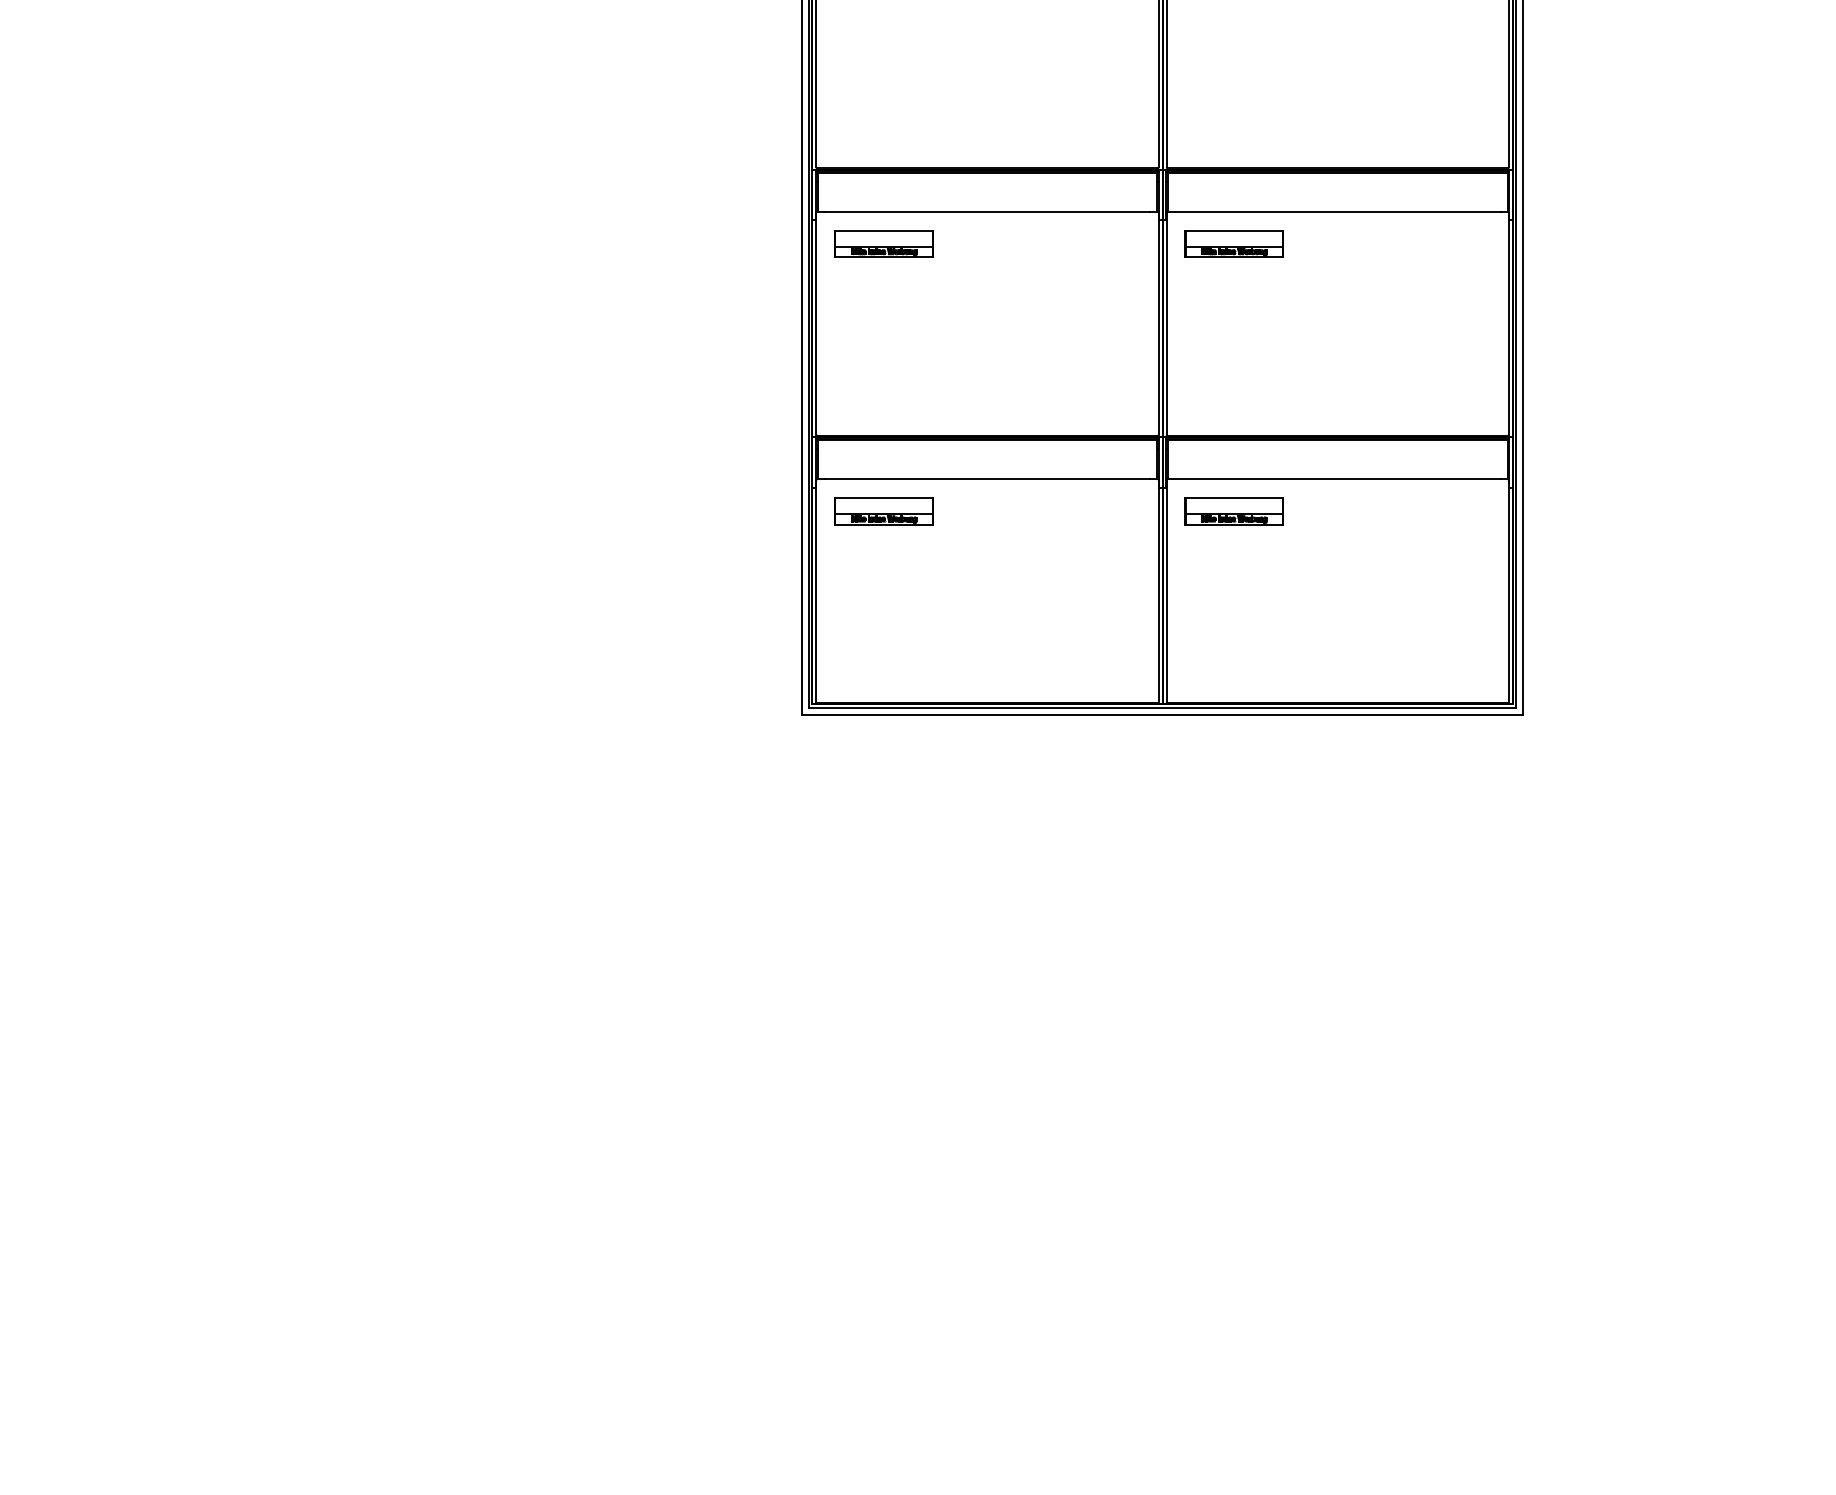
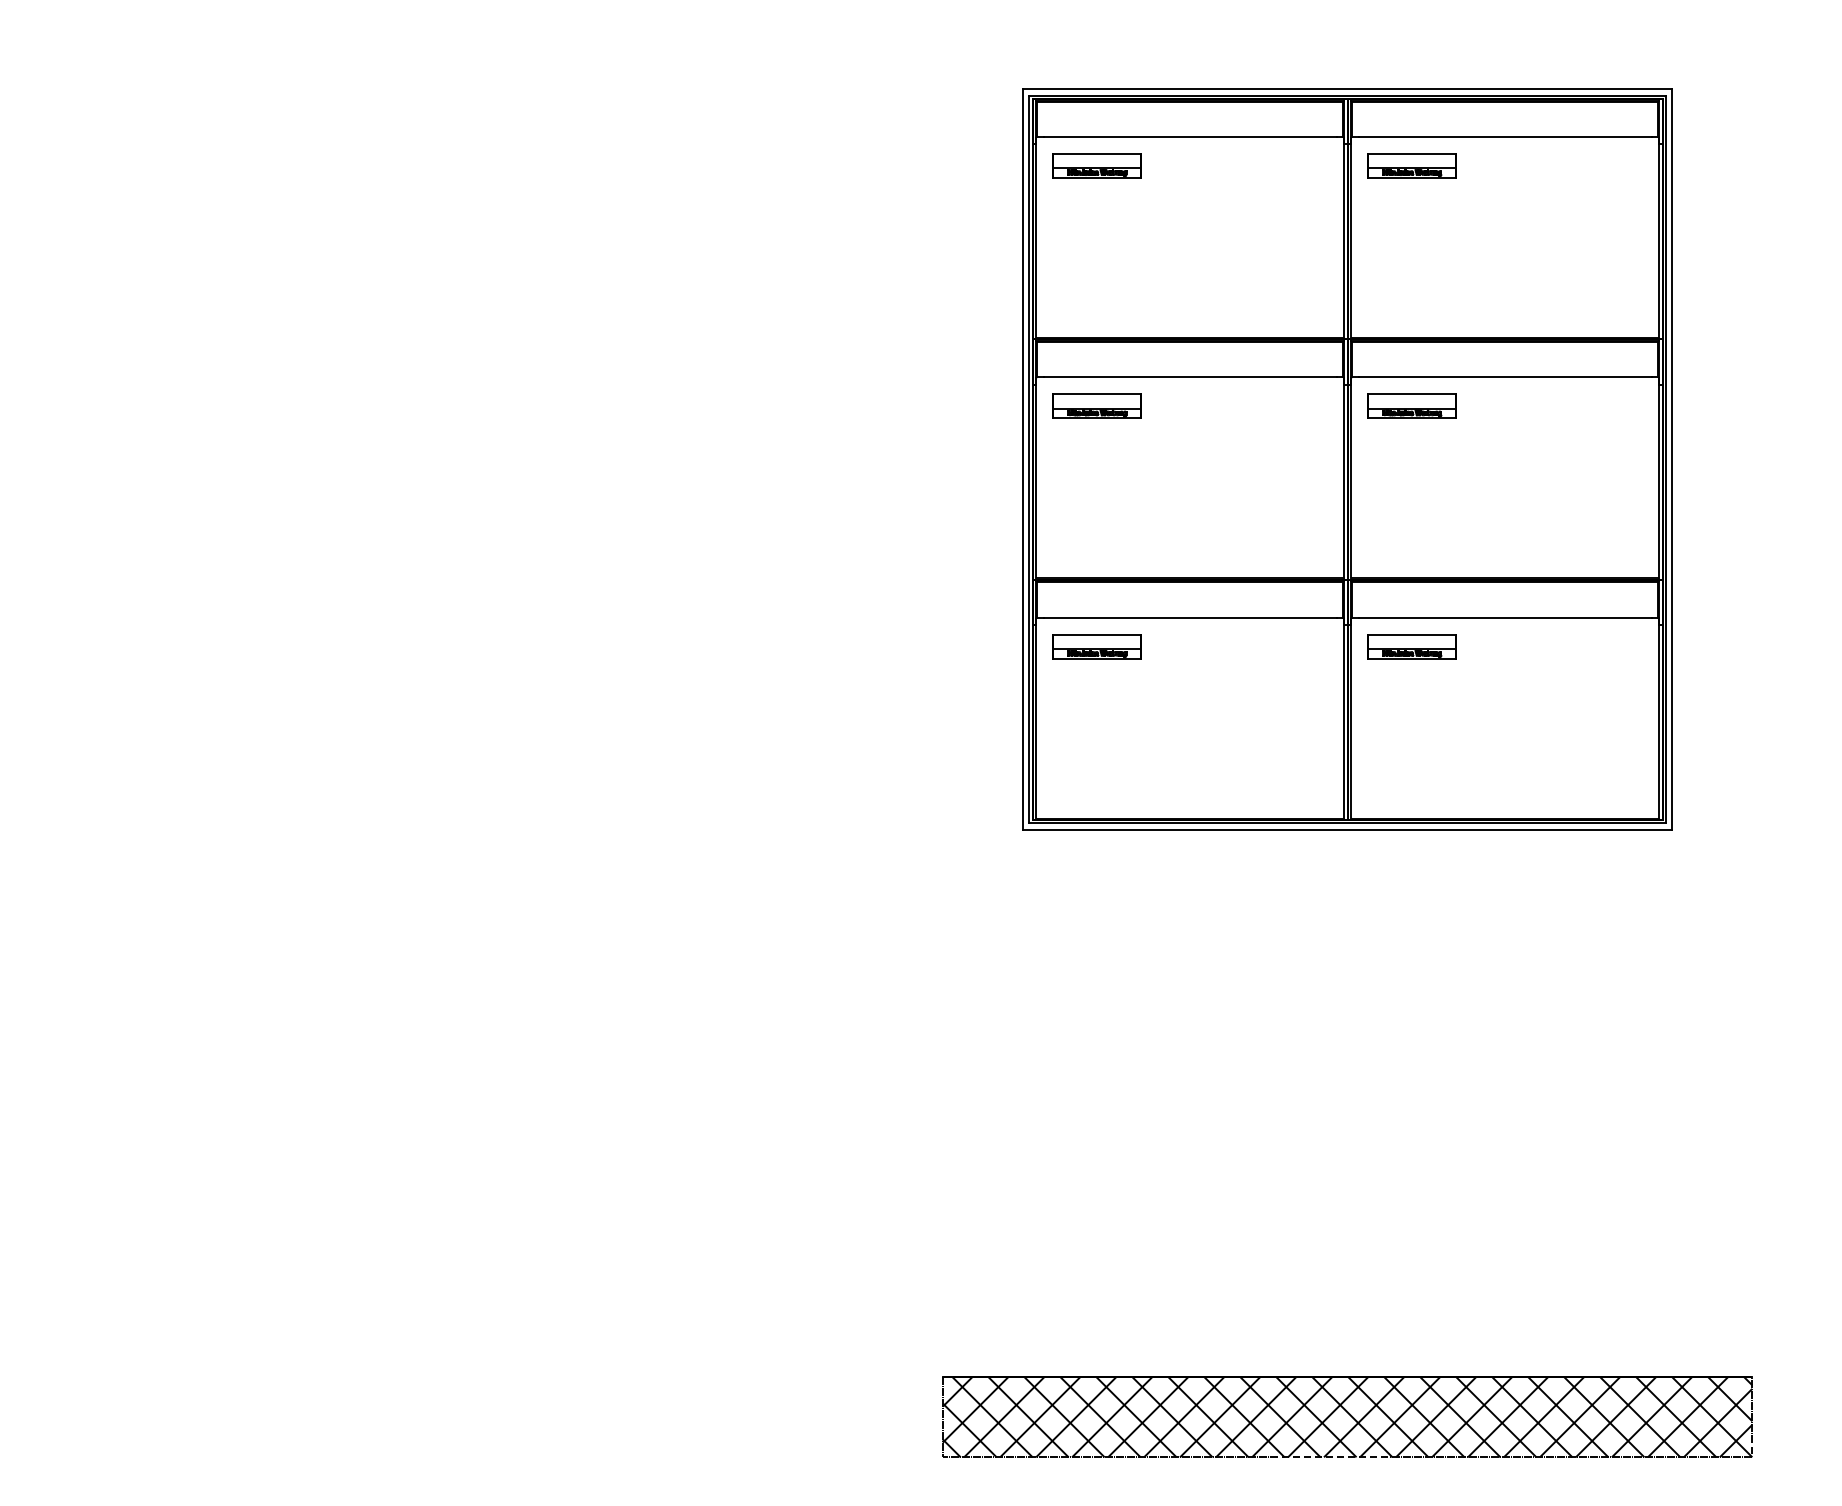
part: (1162, 1367) -> (1347, 1416), added

